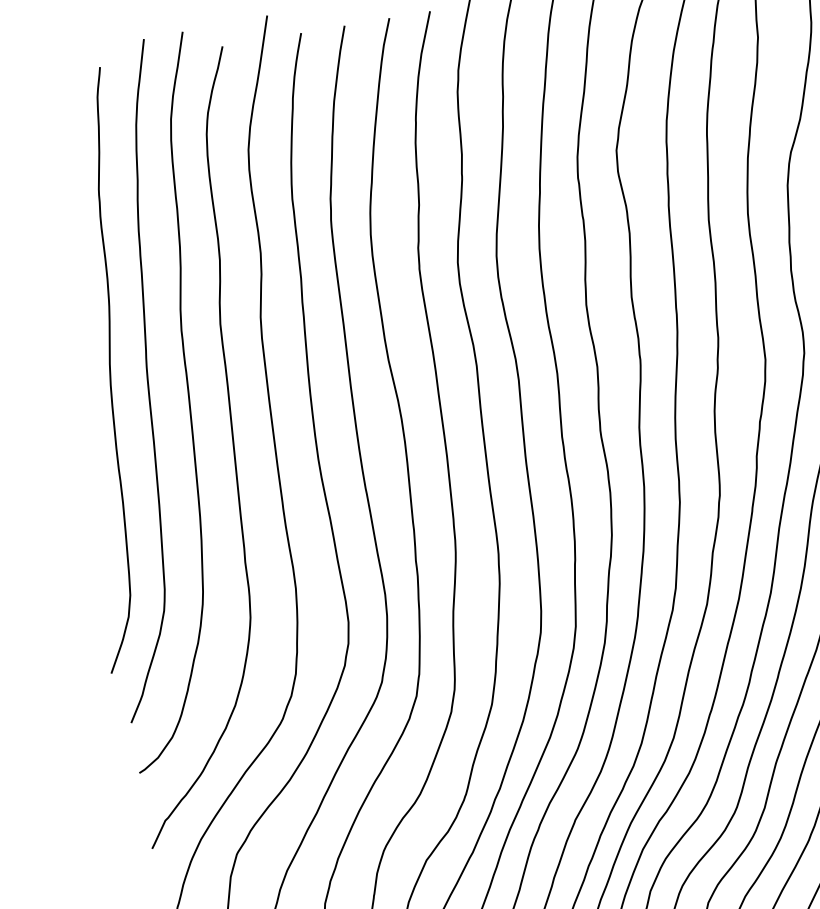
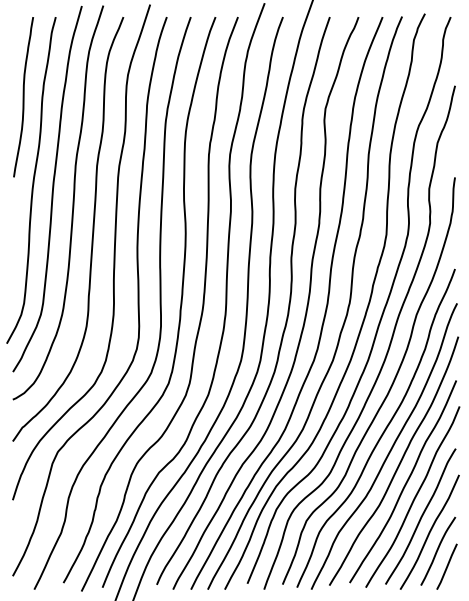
curve: (66, 222) -> (23, 97), added

